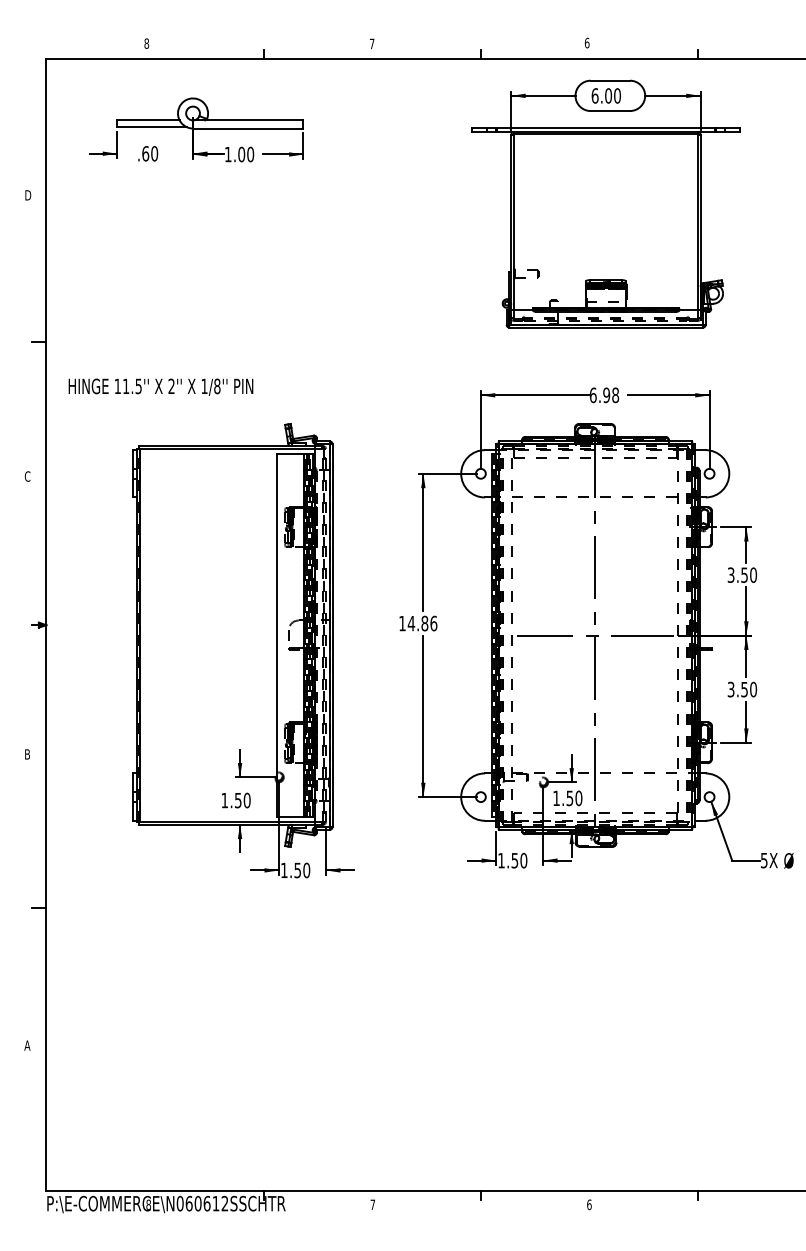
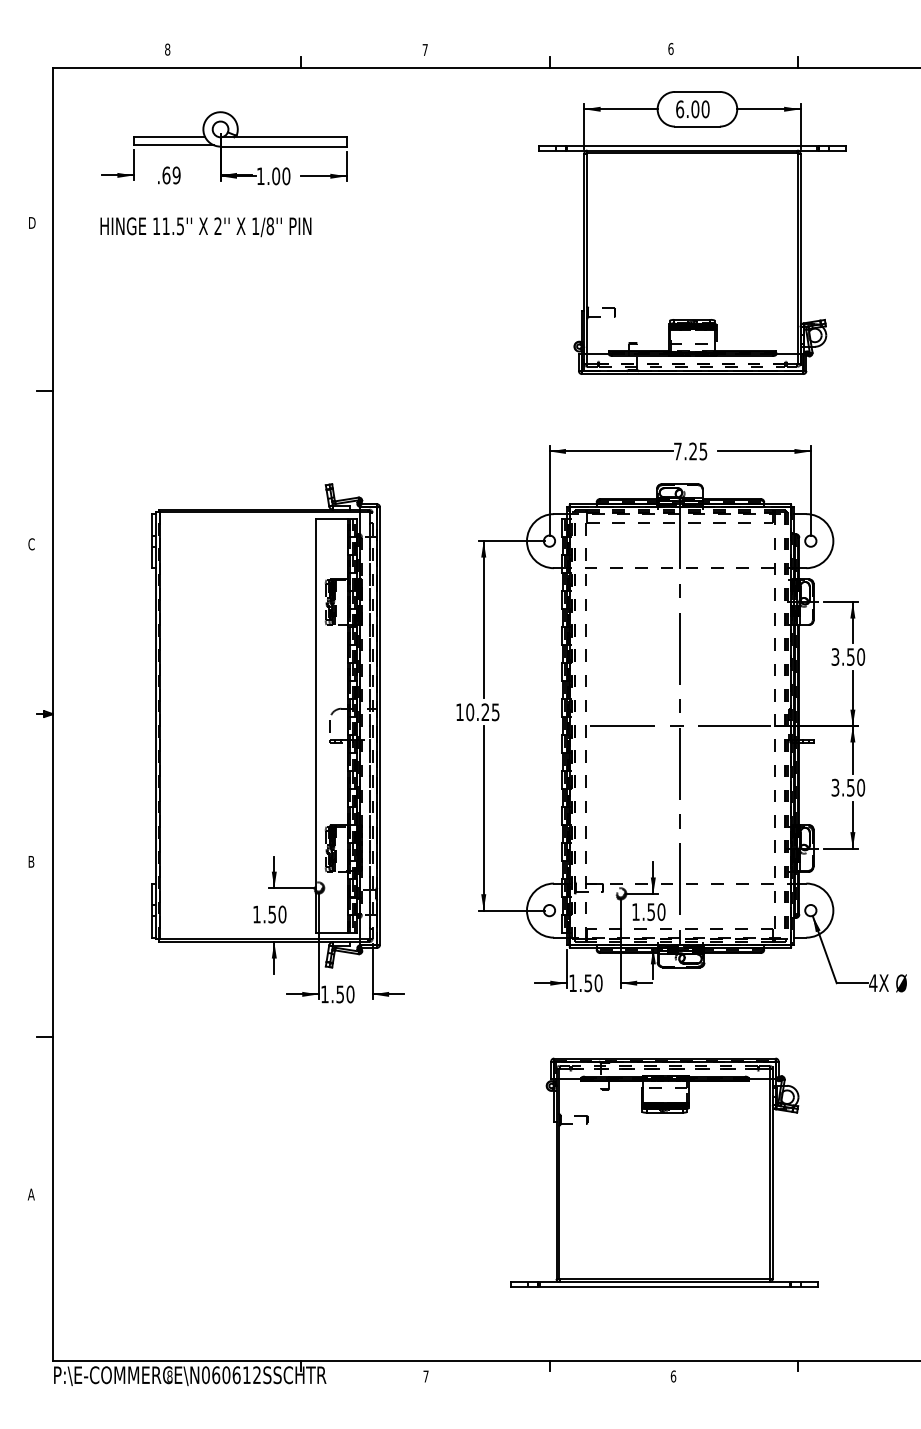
text: (154, 153) -> (176, 175), .60 -> .69
text: (160, 387) -> (205, 227), moved
text: (604, 395) -> (690, 451), 6.98 -> 7.25
text: (422, 623) -> (482, 712), 14.86 -> 10.25
text: (764, 860) -> (873, 983), 5X -> 4X
part: (581, 1026) -> (664, 1172), added

